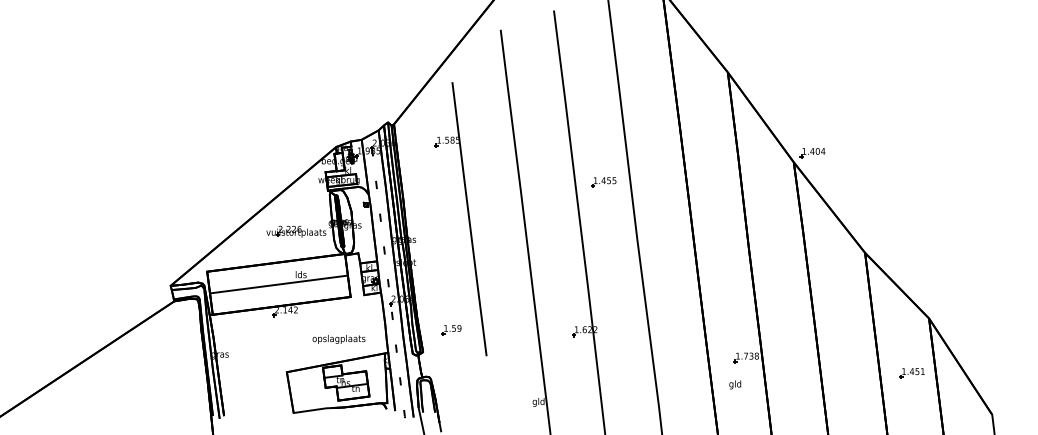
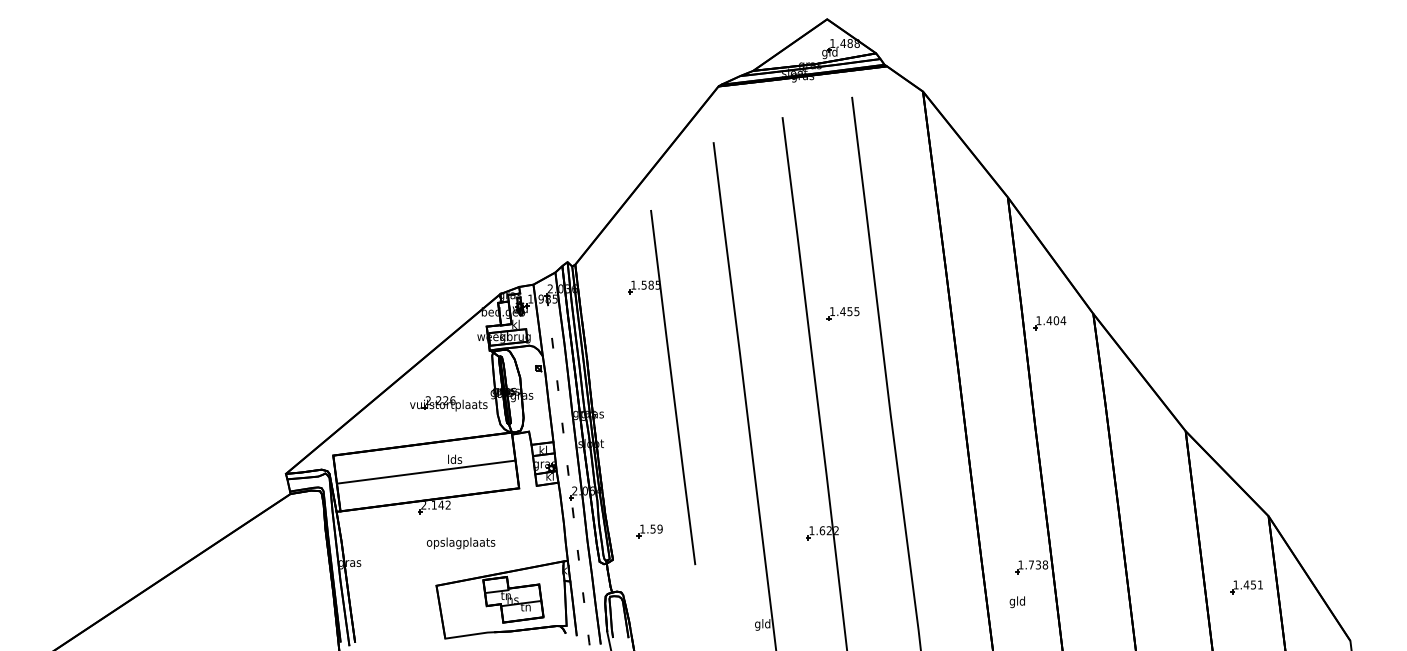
part: (812, 153) -> (1049, 323), moved
part: (603, 182) -> (842, 313), moved
text: (338, 339) -> (460, 543), moved

